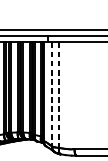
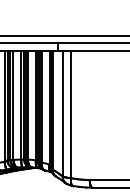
line: (51, 94) -> (62, 113), dashed -> solid
line: (59, 95) -> (71, 114), dashed -> solid

